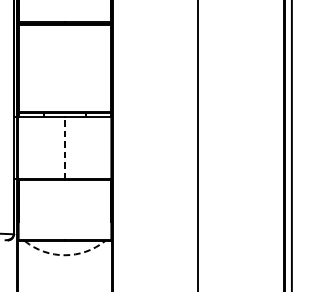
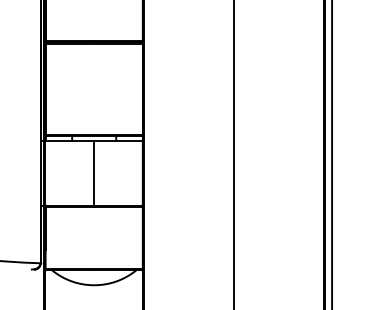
line: (65, 147) -> (94, 172), dashed -> solid
arc: (65, 255) -> (94, 285), dashed -> solid

